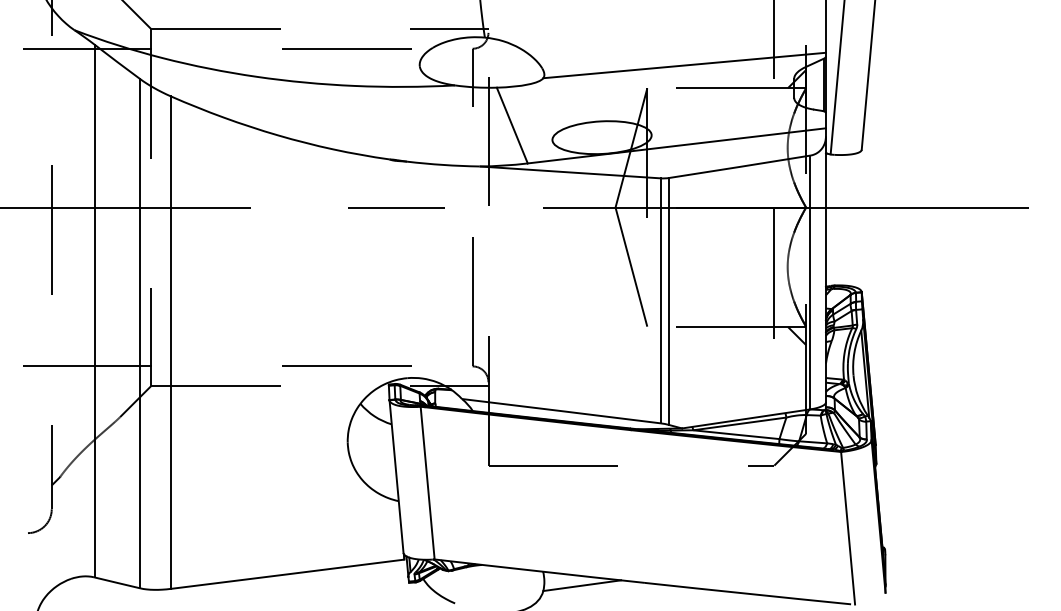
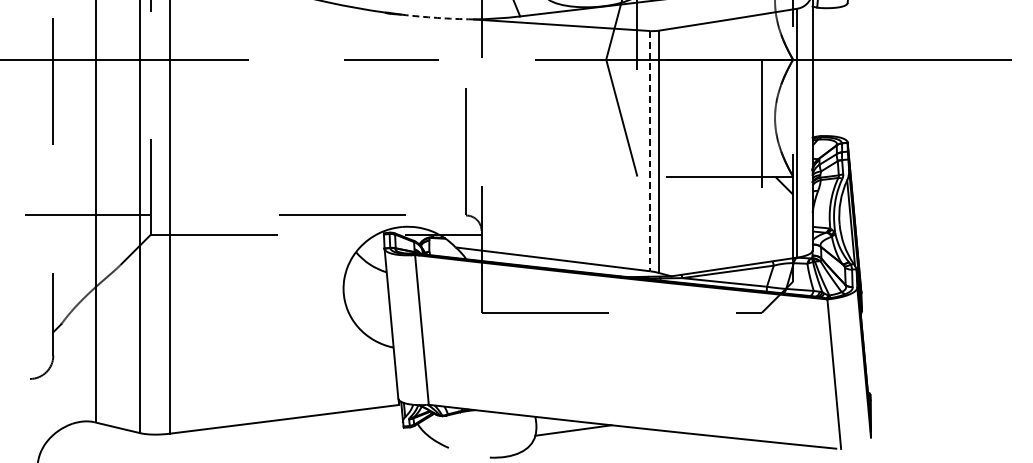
arc: (443, 164) -> (437, 17), solid -> dashed
line: (660, 301) -> (650, 151), solid -> dashed

